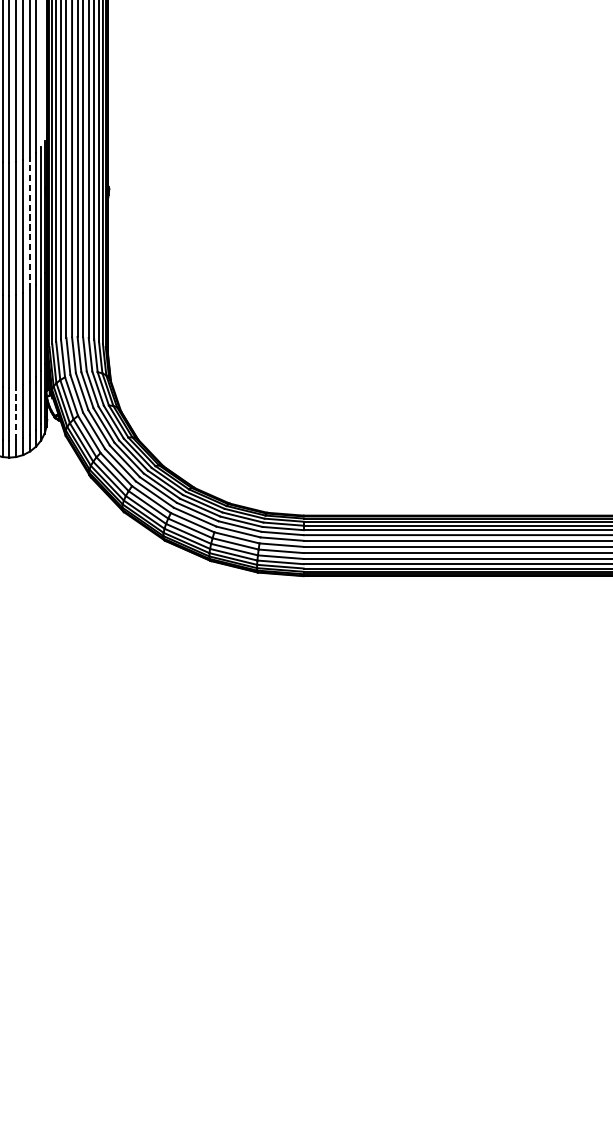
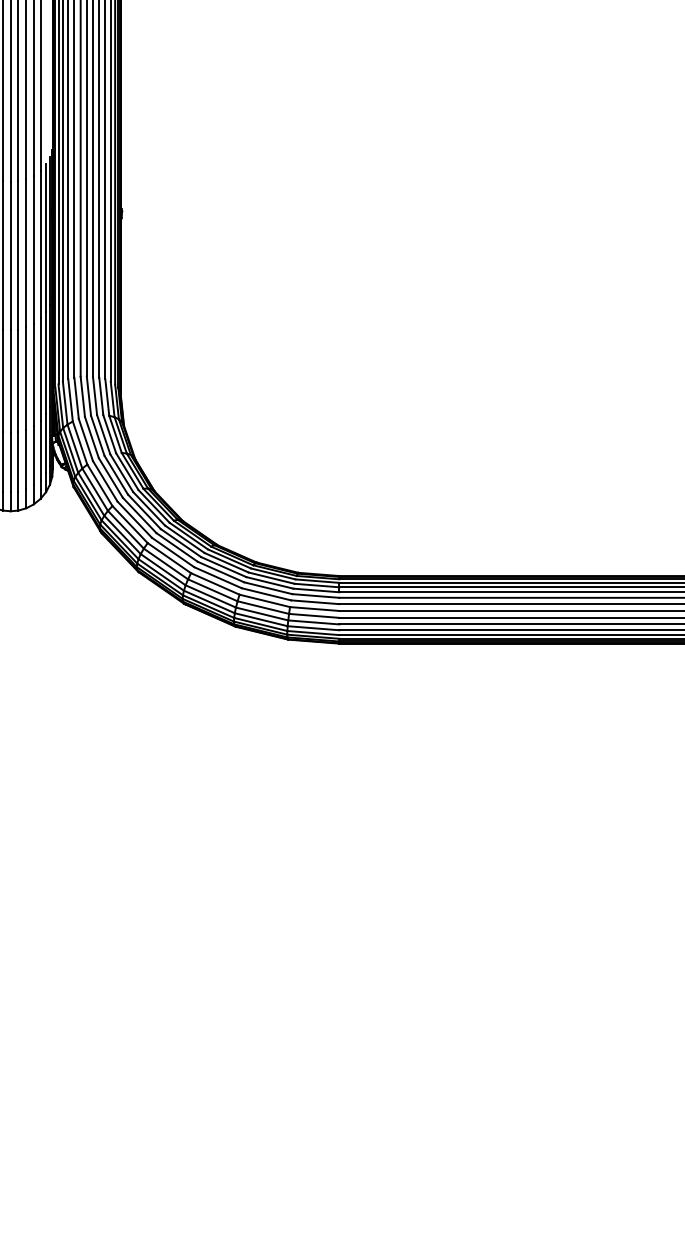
line: (29, 223) -> (33, 249), dashed -> solid
line: (16, 413) -> (18, 461), dashed -> solid

